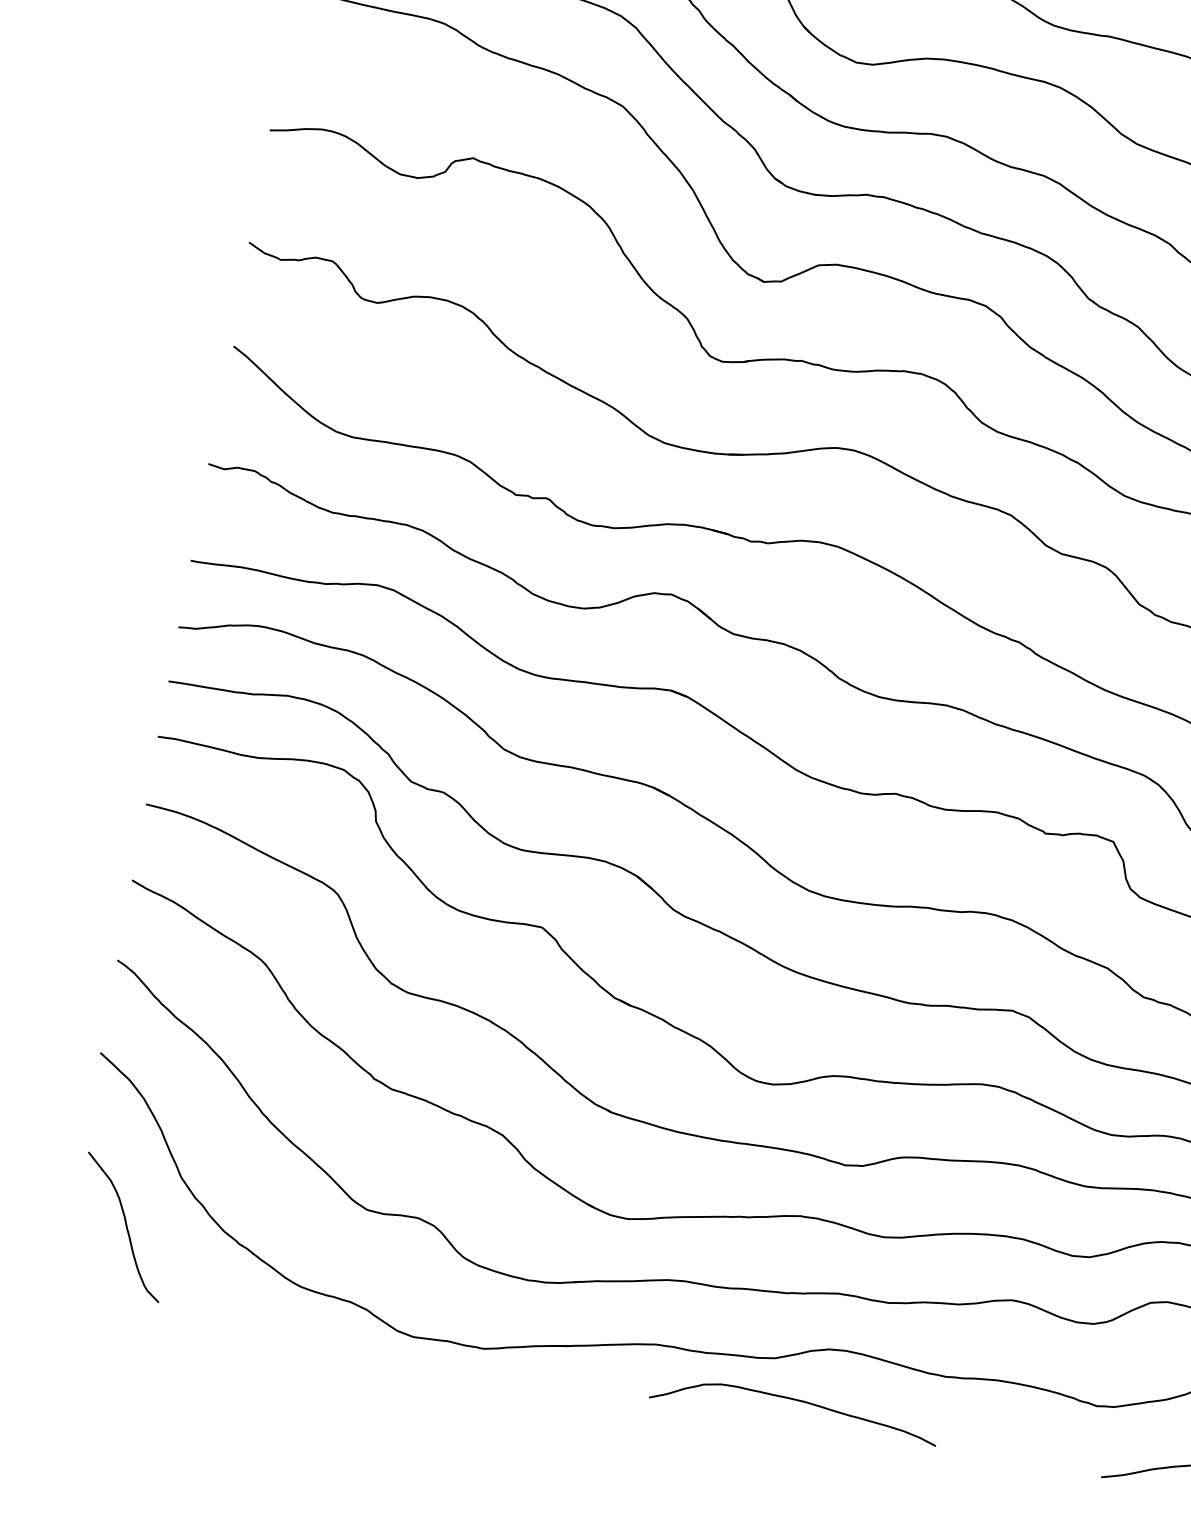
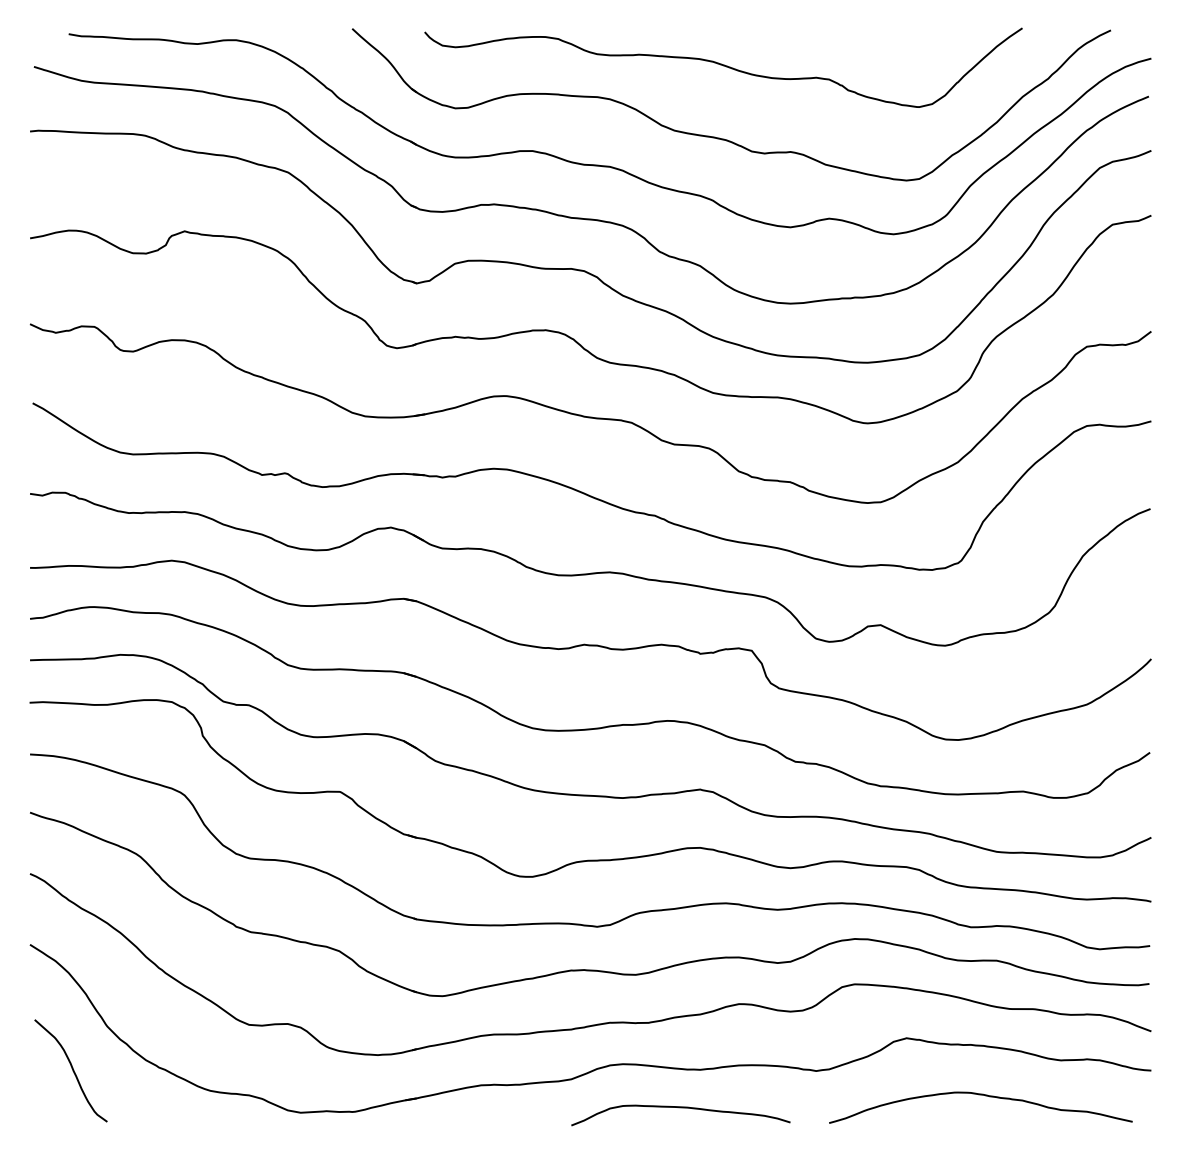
curve: (795, 1401) -> (680, 1108), moved

